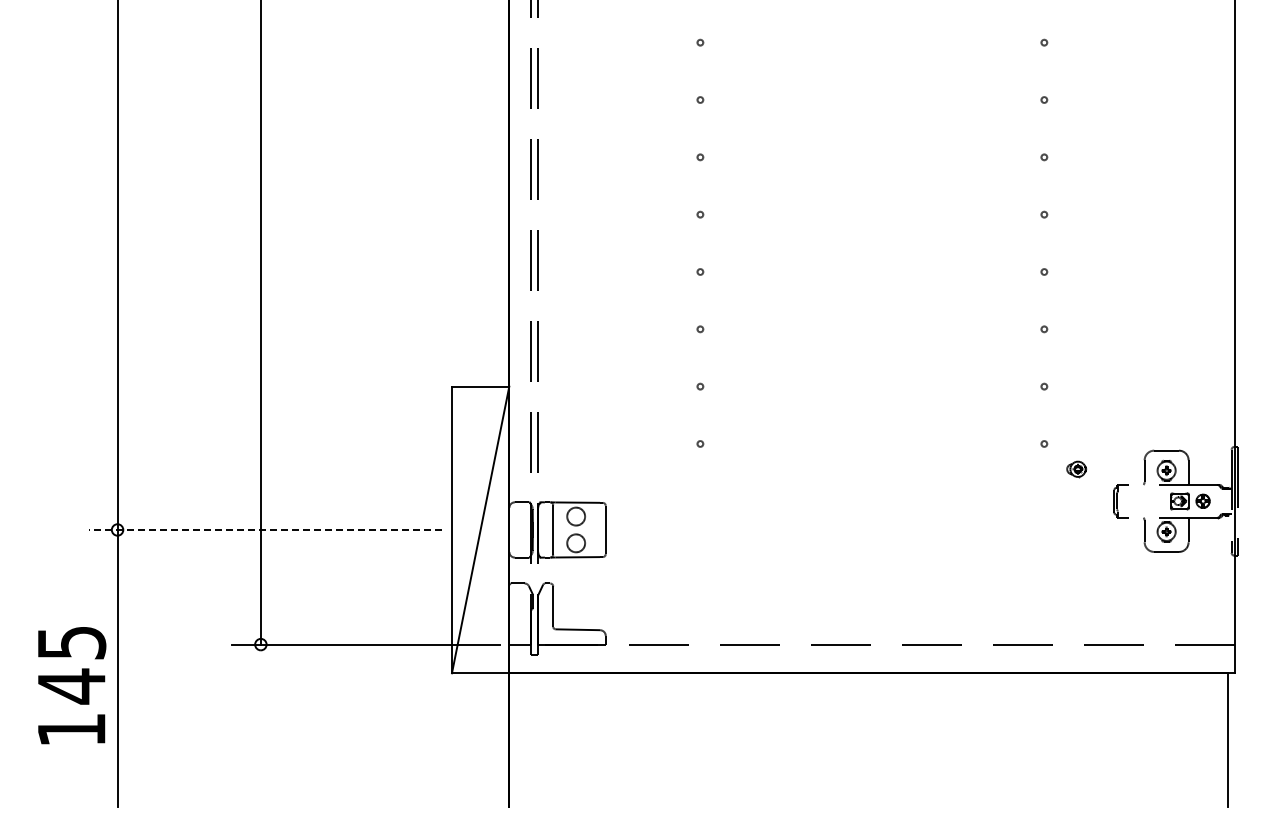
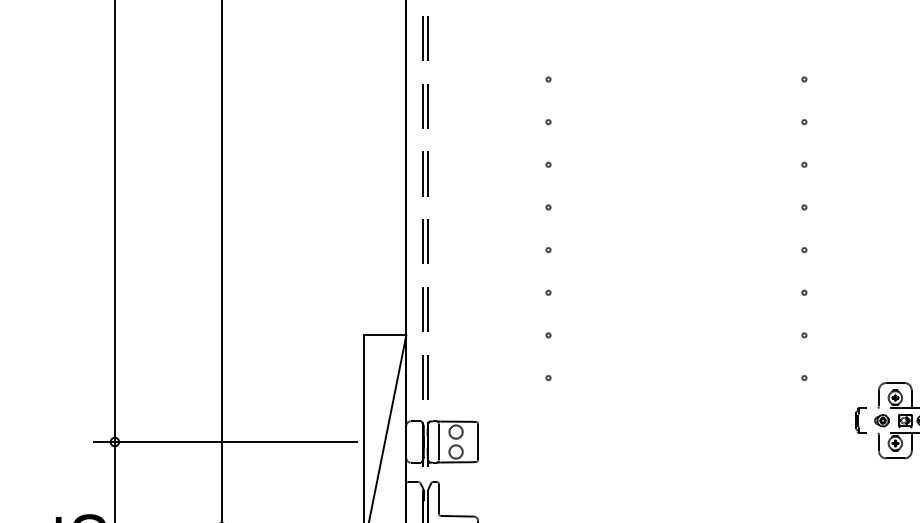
part: (1076, 469) -> (881, 420), moved
line: (265, 529) -> (224, 441), dashed -> solid

